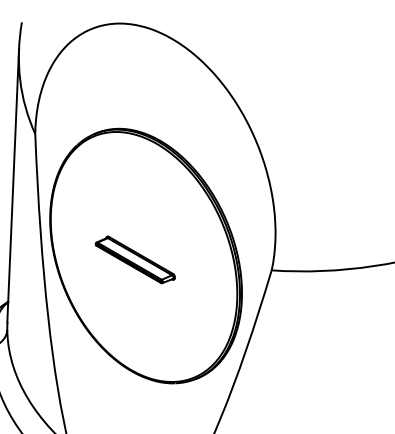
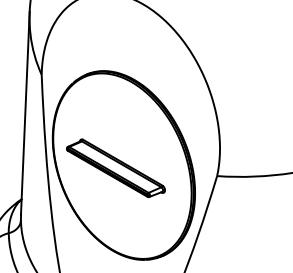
part: (135, 259) -> (116, 168), size x1.67

